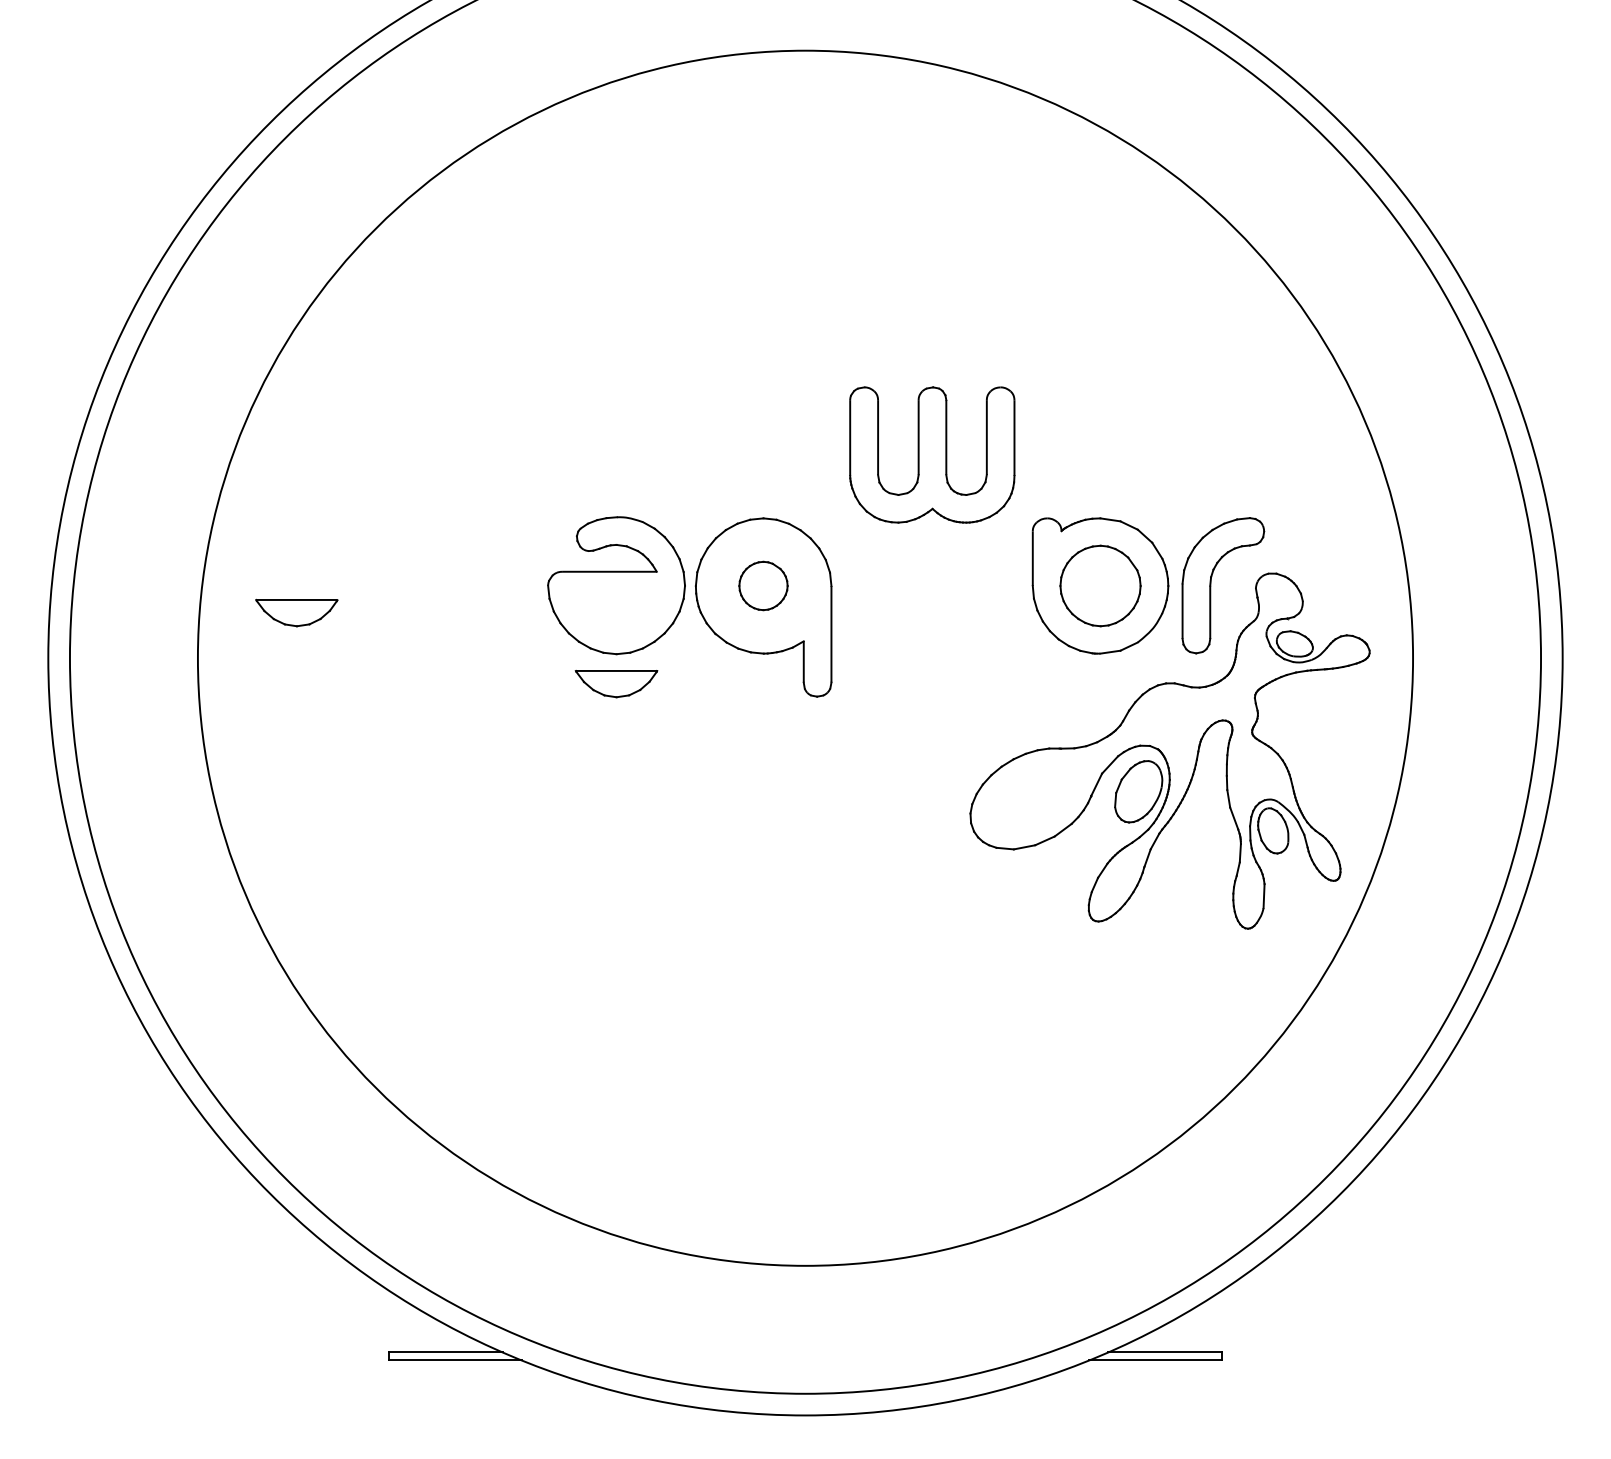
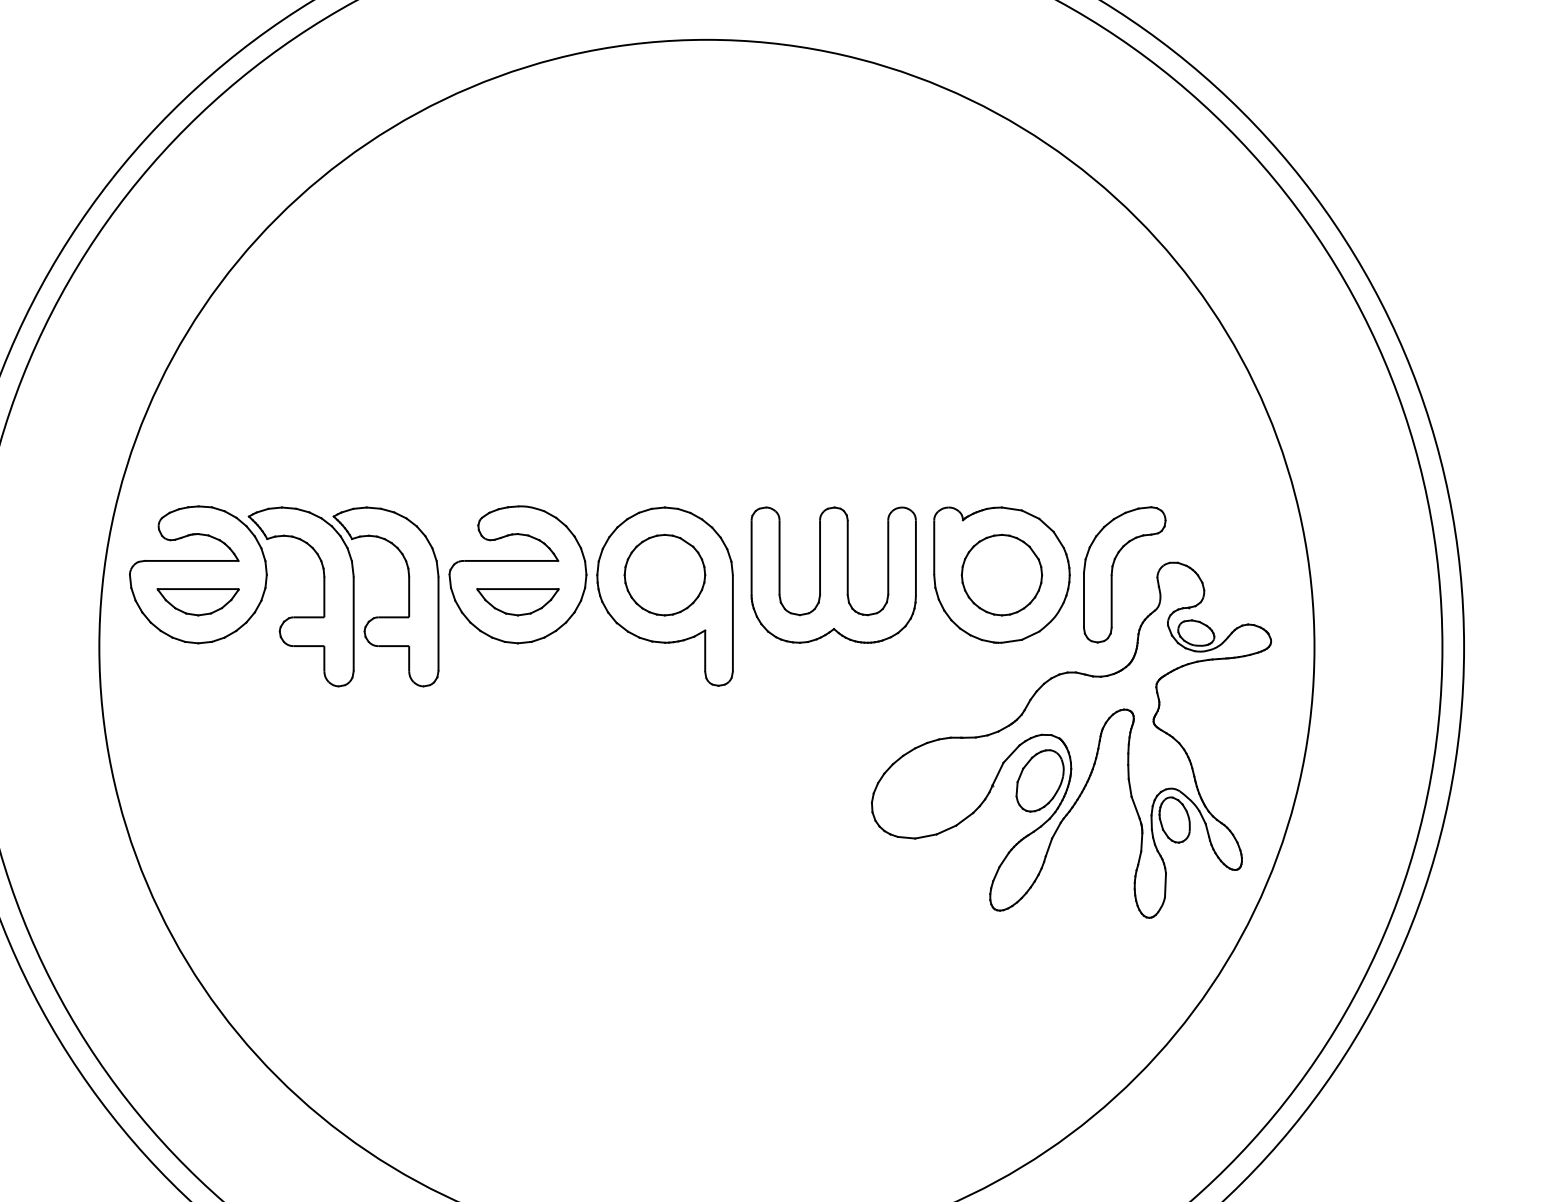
part: (932, 454) -> (833, 574), moved
part: (763, 585) -> (664, 574), size x1.67
part: (364, 601) -> (265, 590), added
part: (616, 684) -> (517, 602), moved

